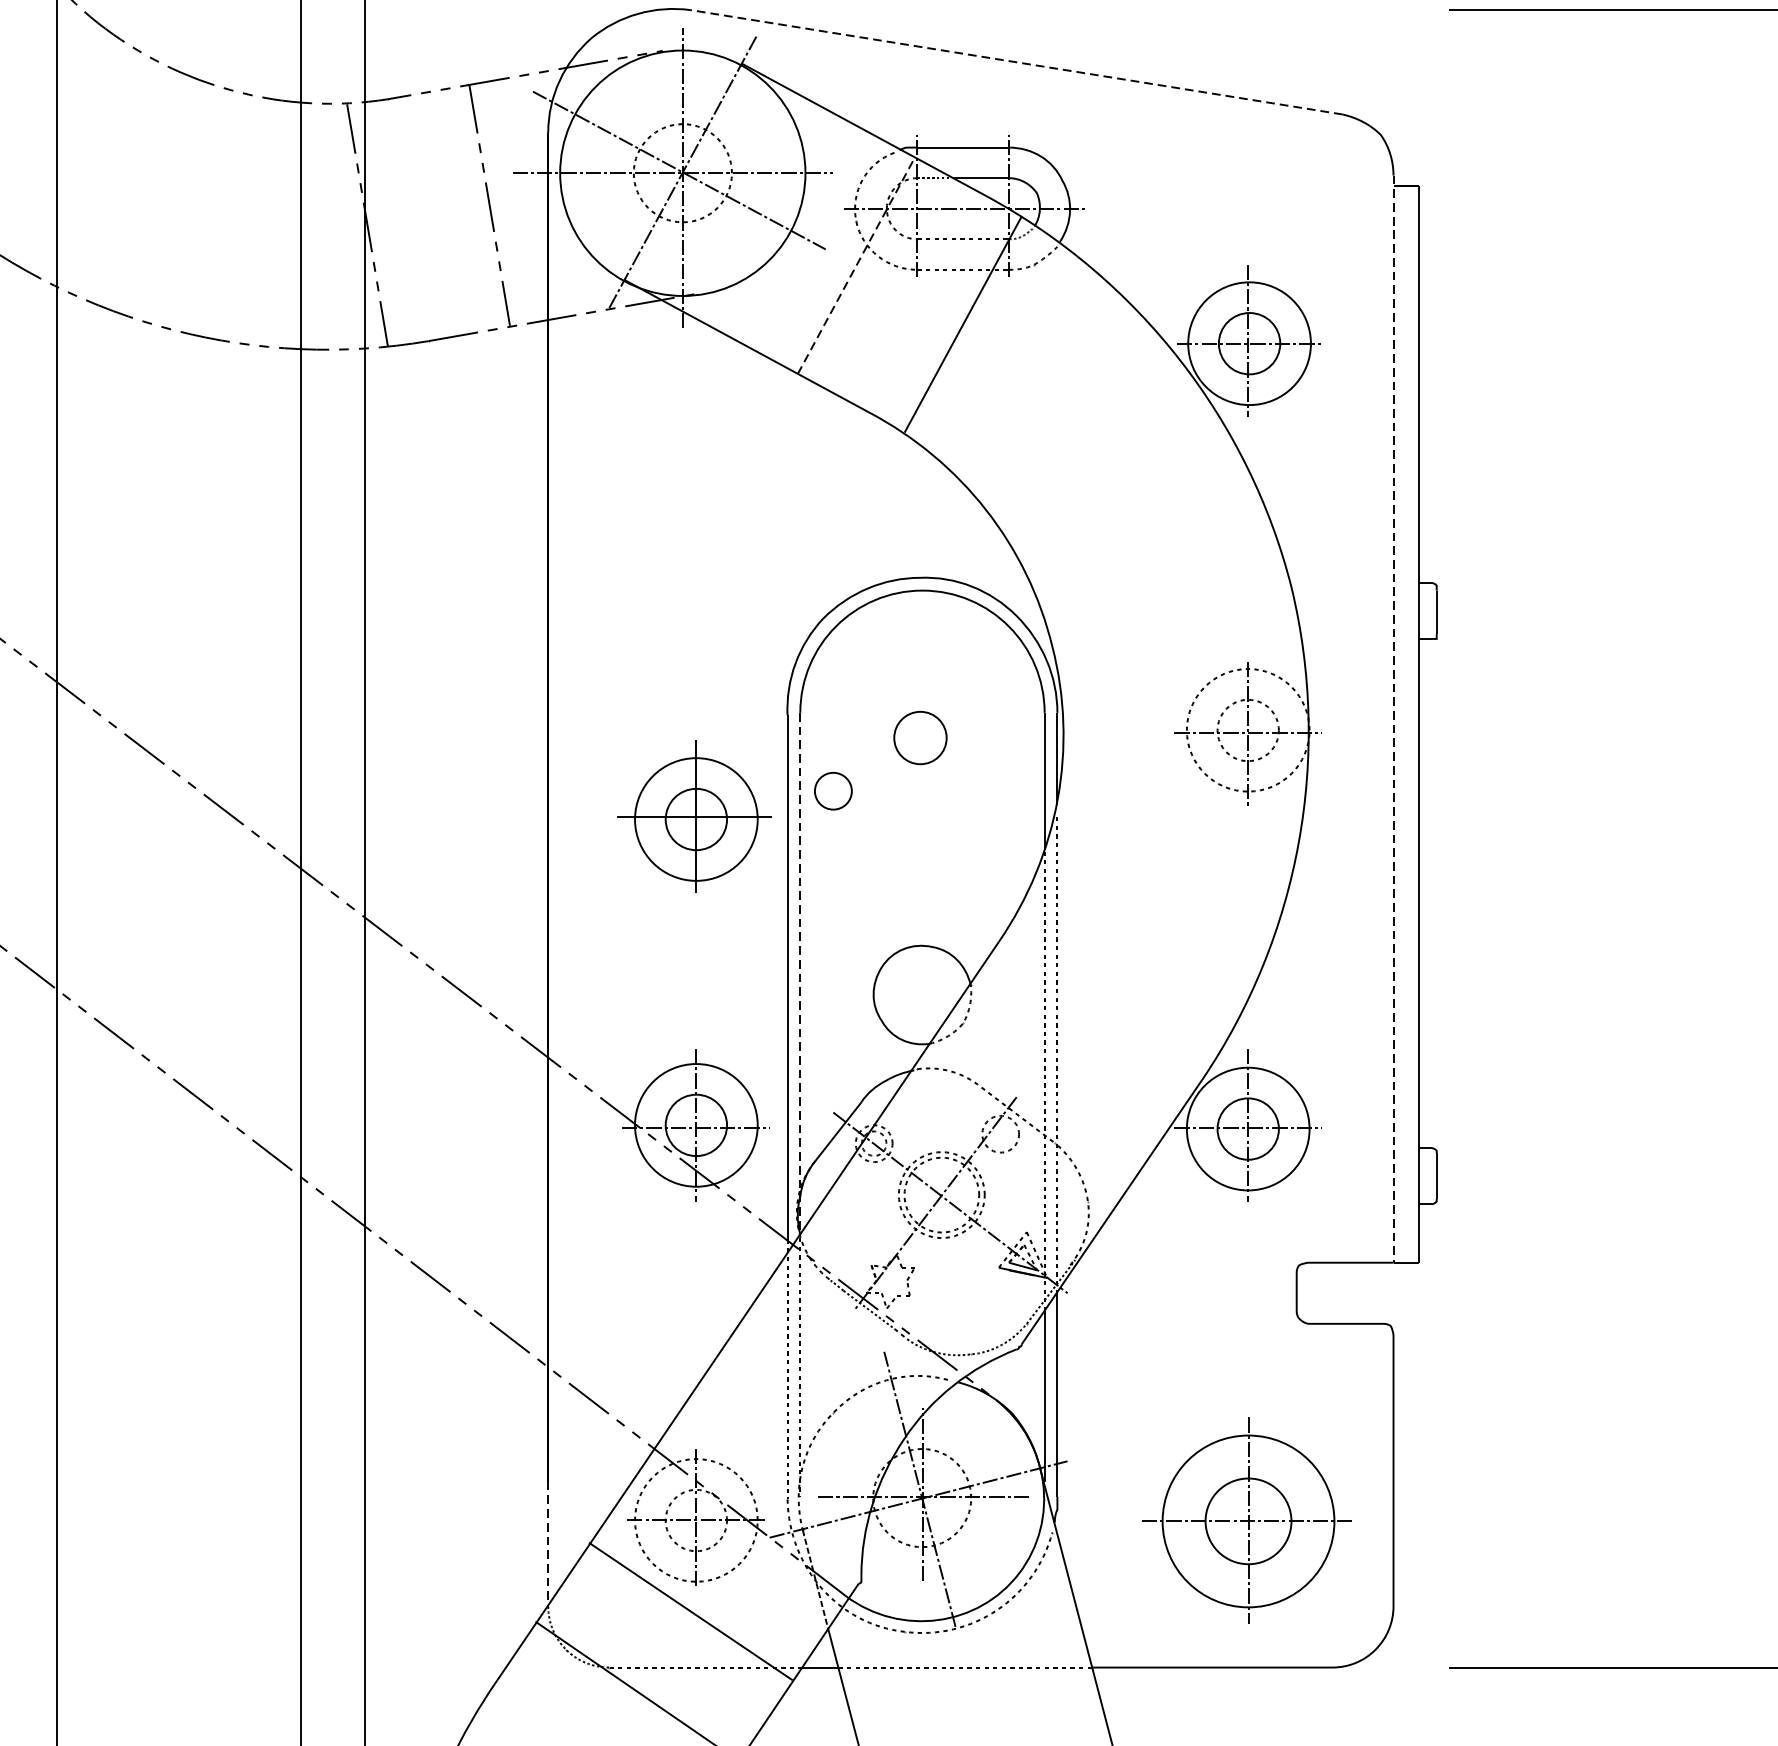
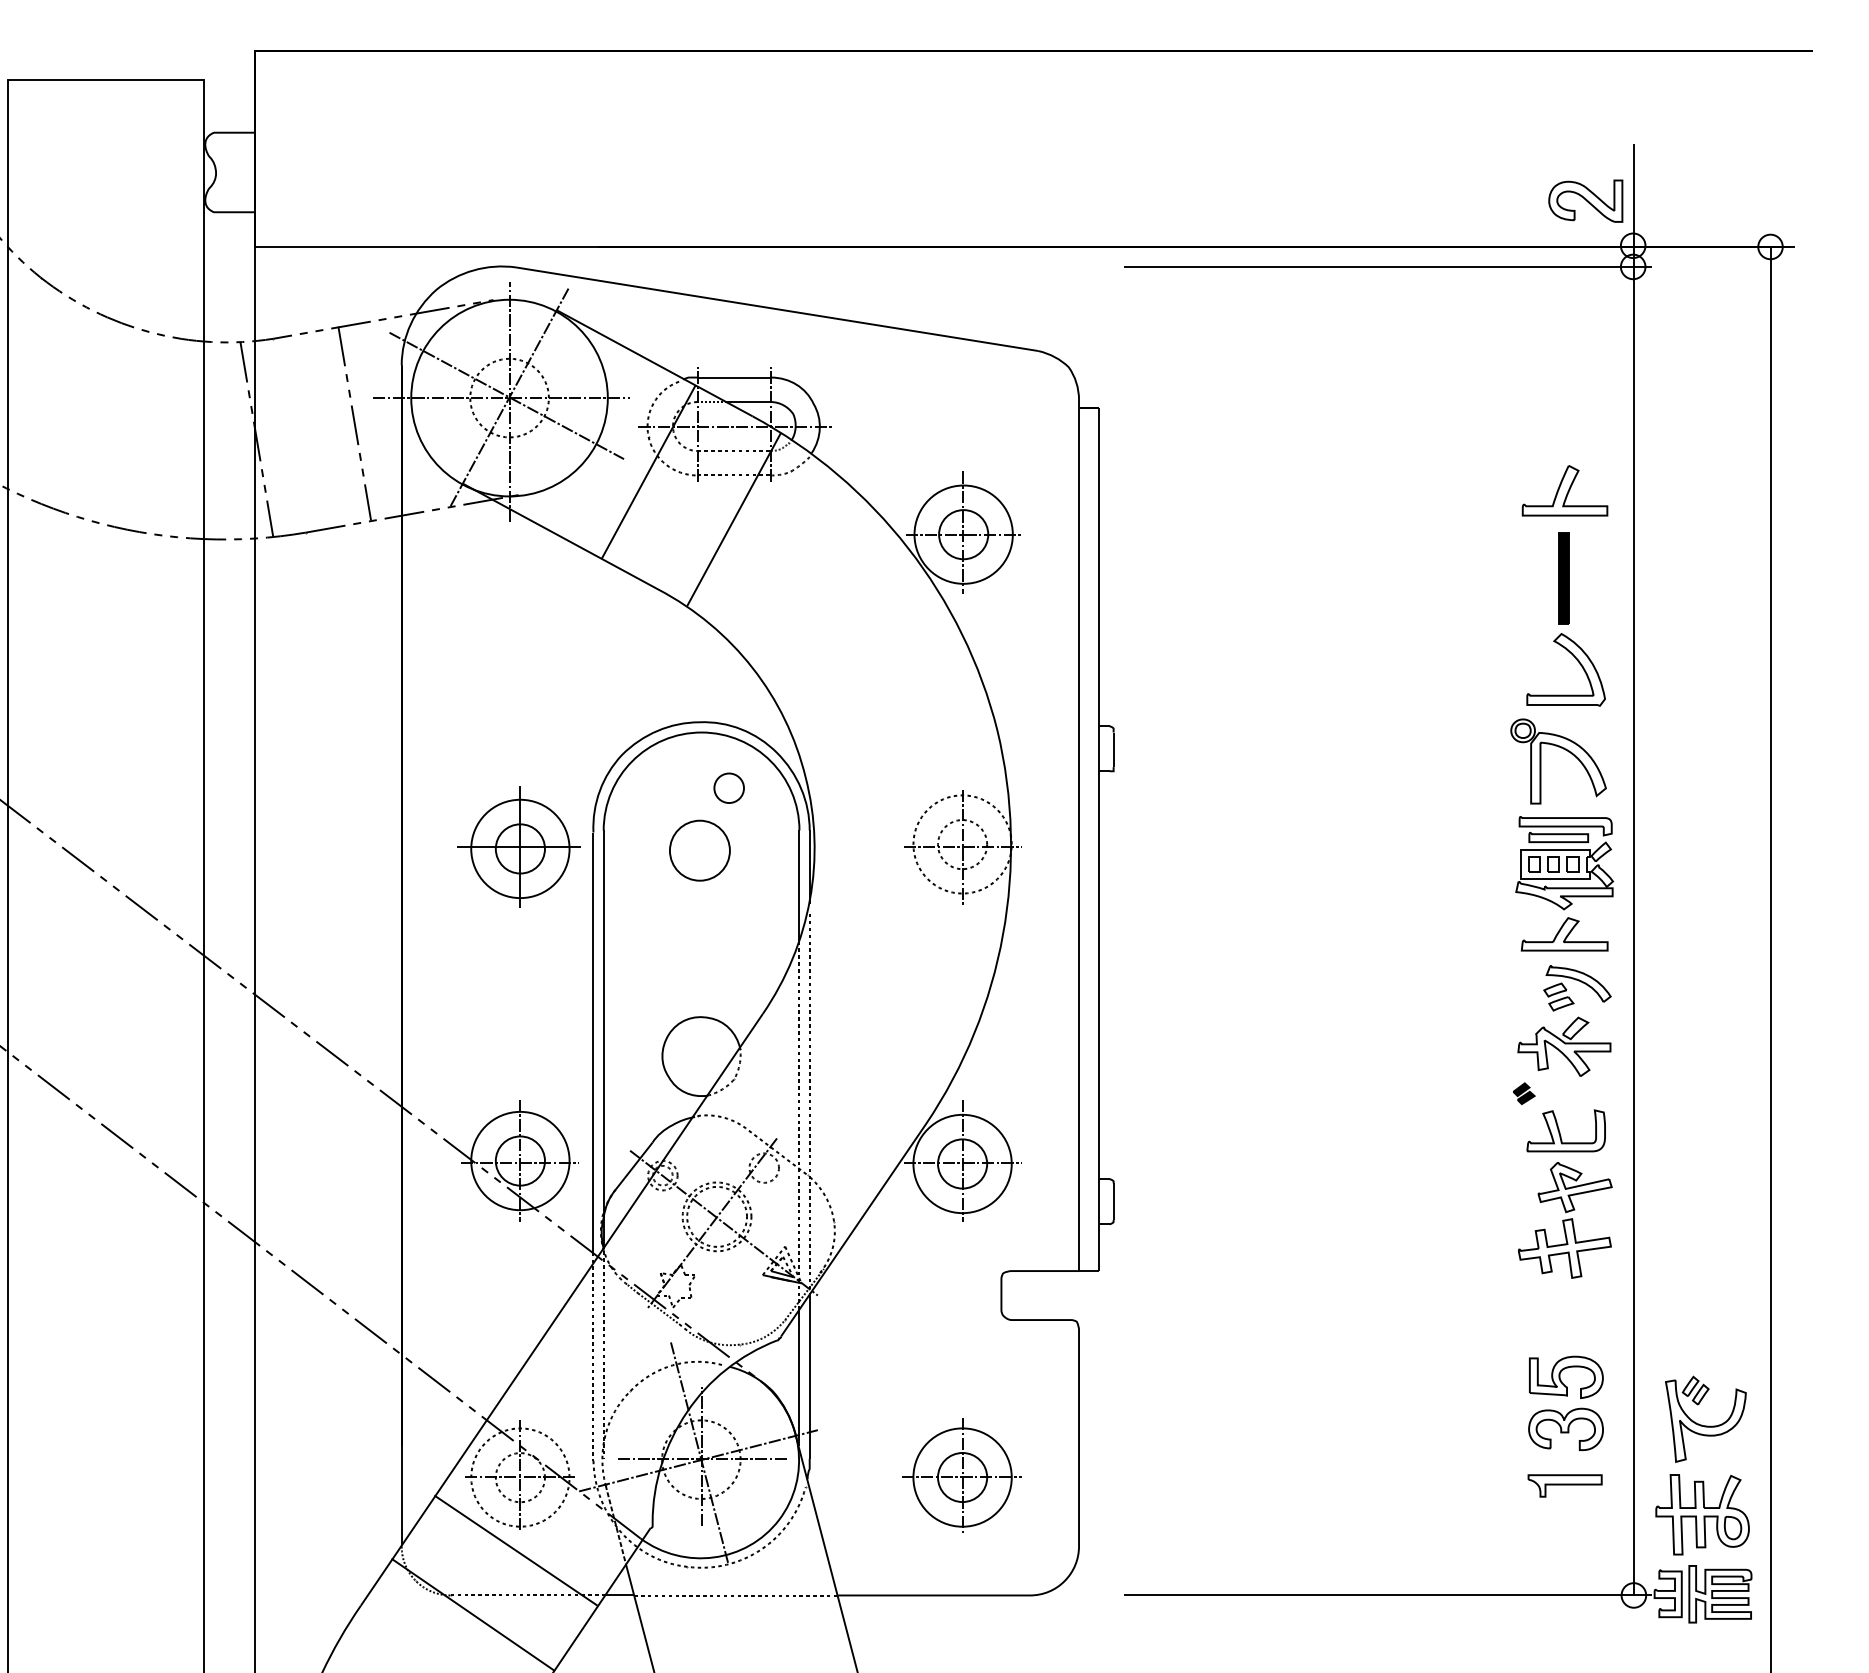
line: (1015, 62) -> (776, 309), dashed -> solid
line: (856, 266) -> (648, 472), dashed -> solid
line: (1394, 719) -> (1079, 835), dashed -> solid
part: (919, 737) -> (699, 850), size x1.43
part: (832, 790) -> (728, 787), moved
part: (694, 816) -> (518, 846), moved
line: (800, 974) -> (603, 1040), dashed -> solid
part: (1246, 1517) -> (961, 1475), size x0.71
line: (547, 1544) -> (401, 1496), dashed -> solid

